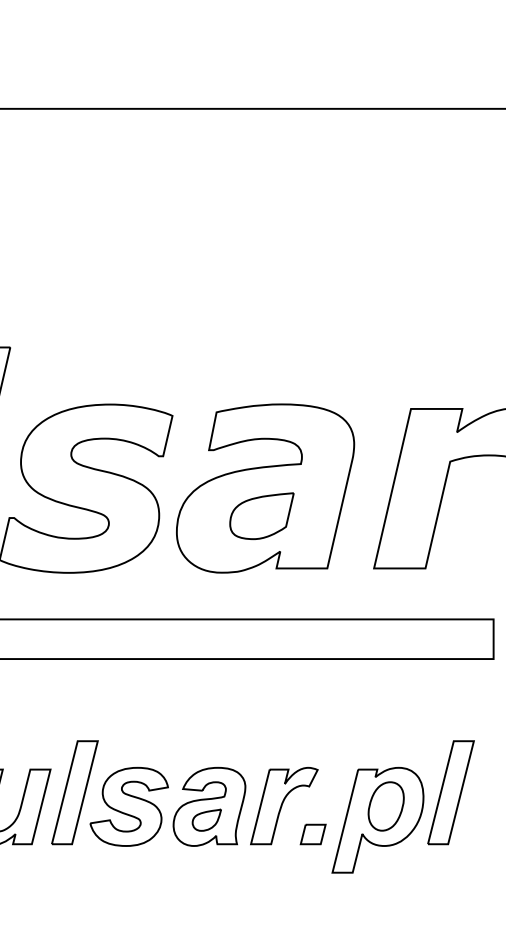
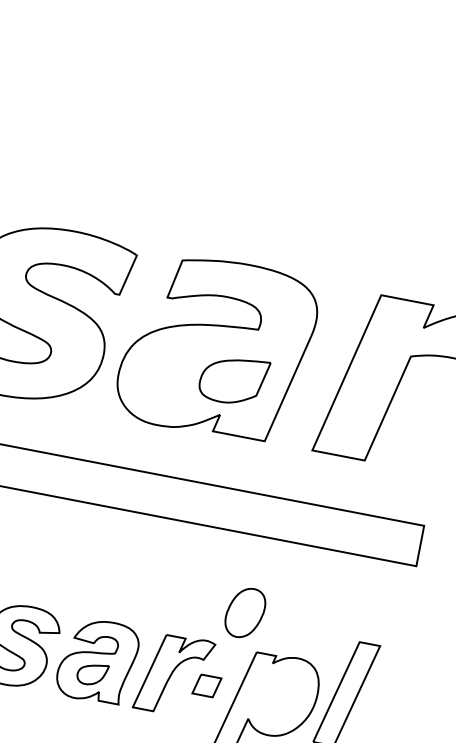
part: (261, 516) -> (233, 380), moved
part: (385, 806) -> (244, 612), moved
part: (312, 834) -> (206, 685), moved

